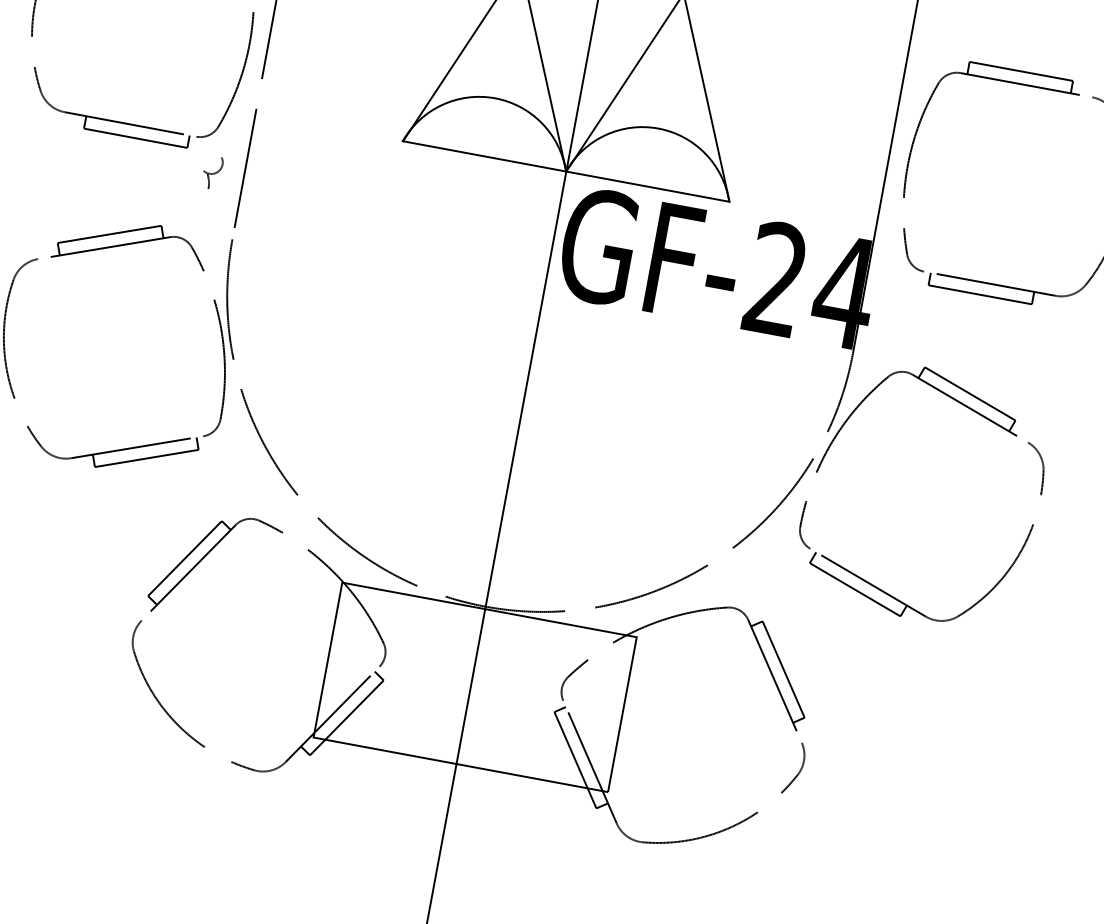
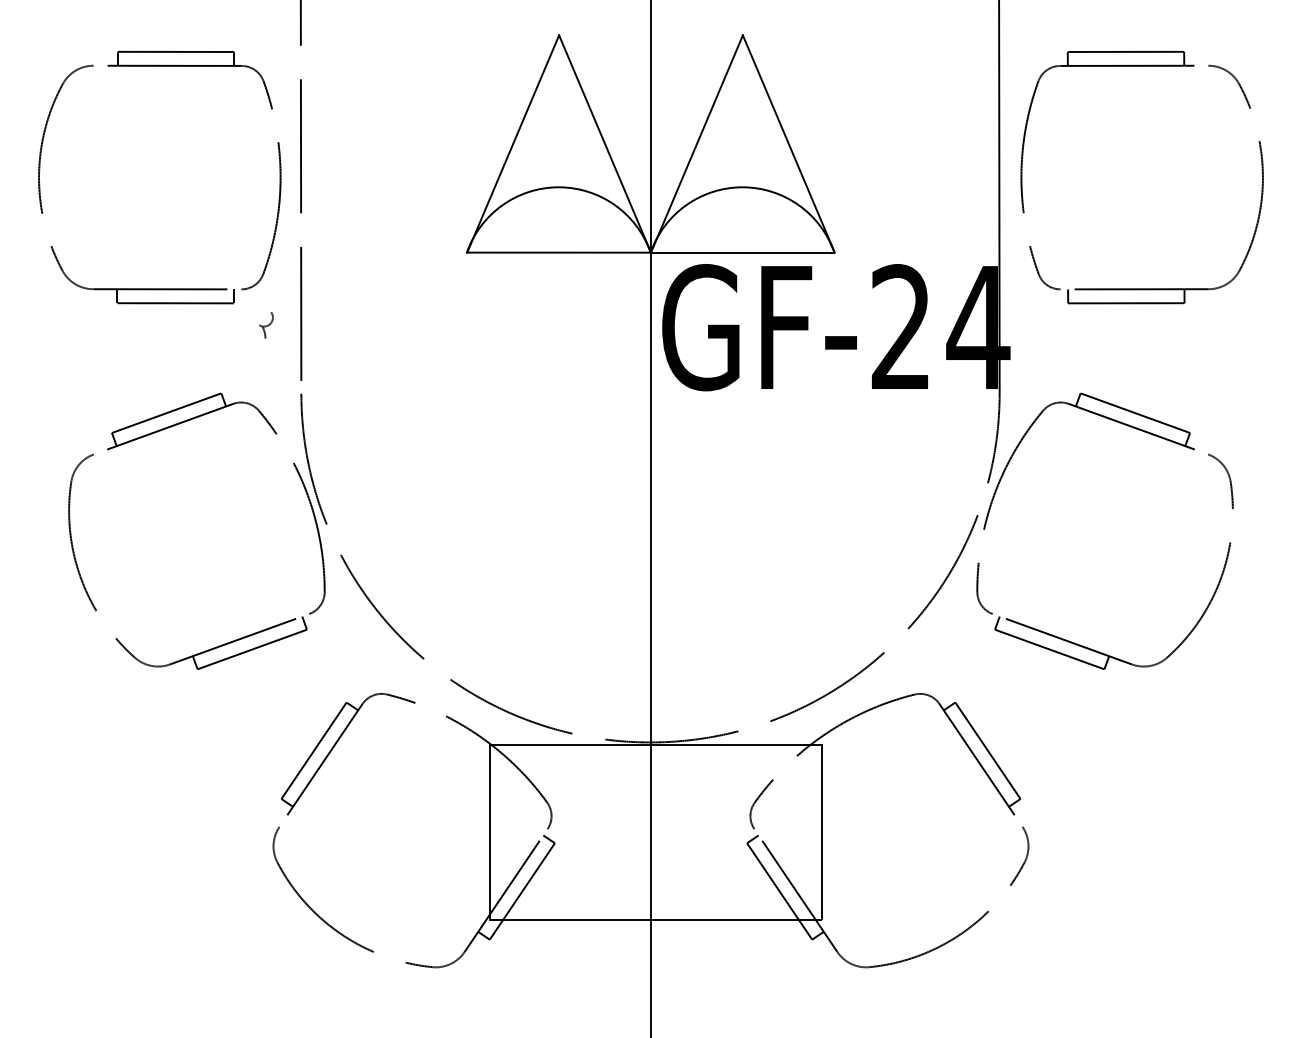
part: (212, 172) -> (266, 325), size x0.71

